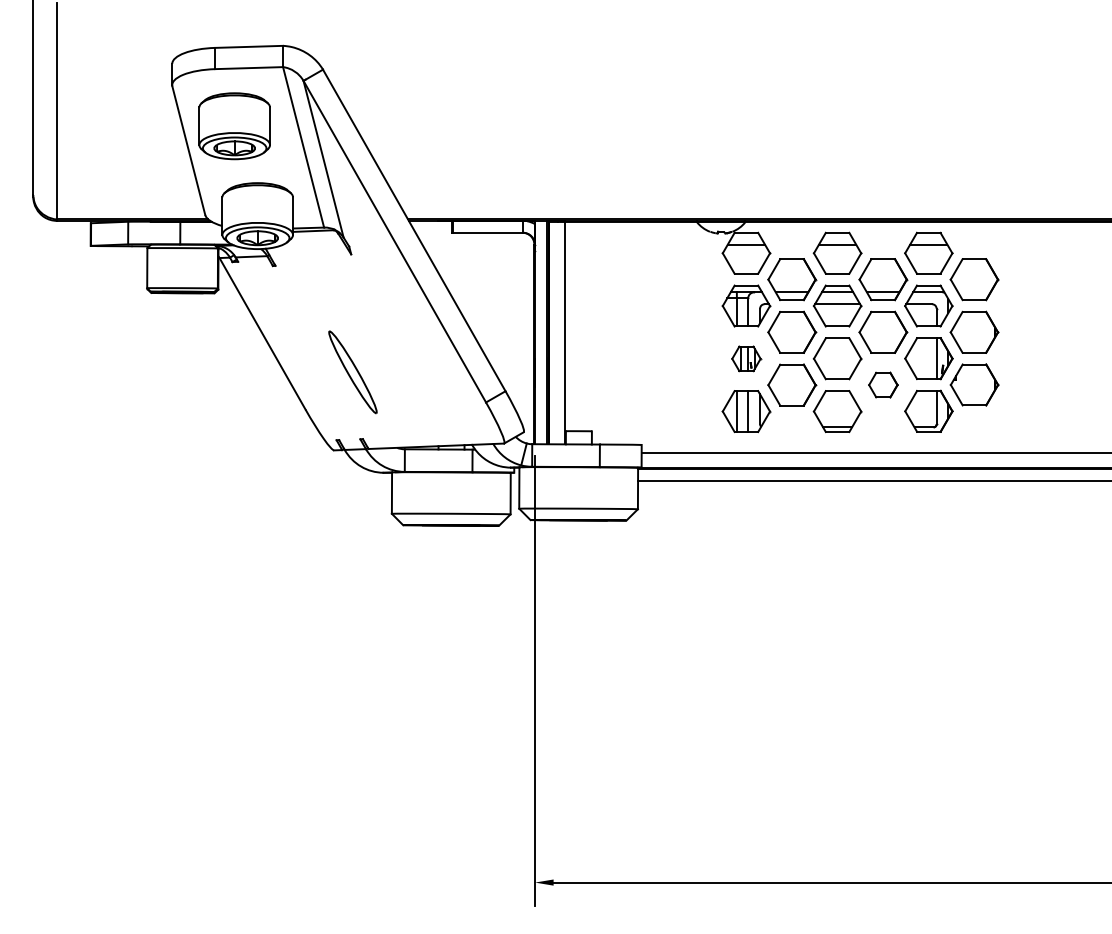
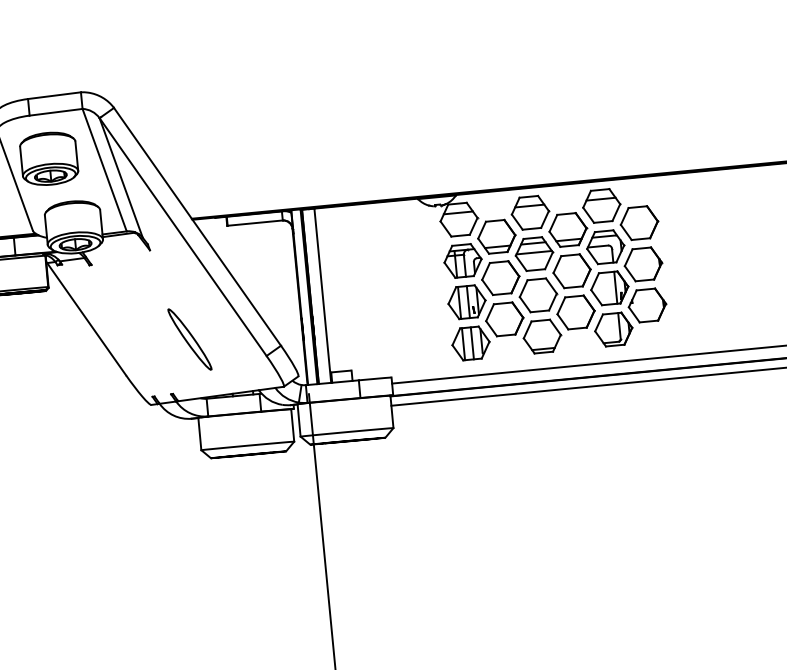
part: (746, 358) -> (467, 301), size x1.67
part: (352, 372) -> (189, 339), moved
part: (883, 384) -> (576, 312), size x1.67

